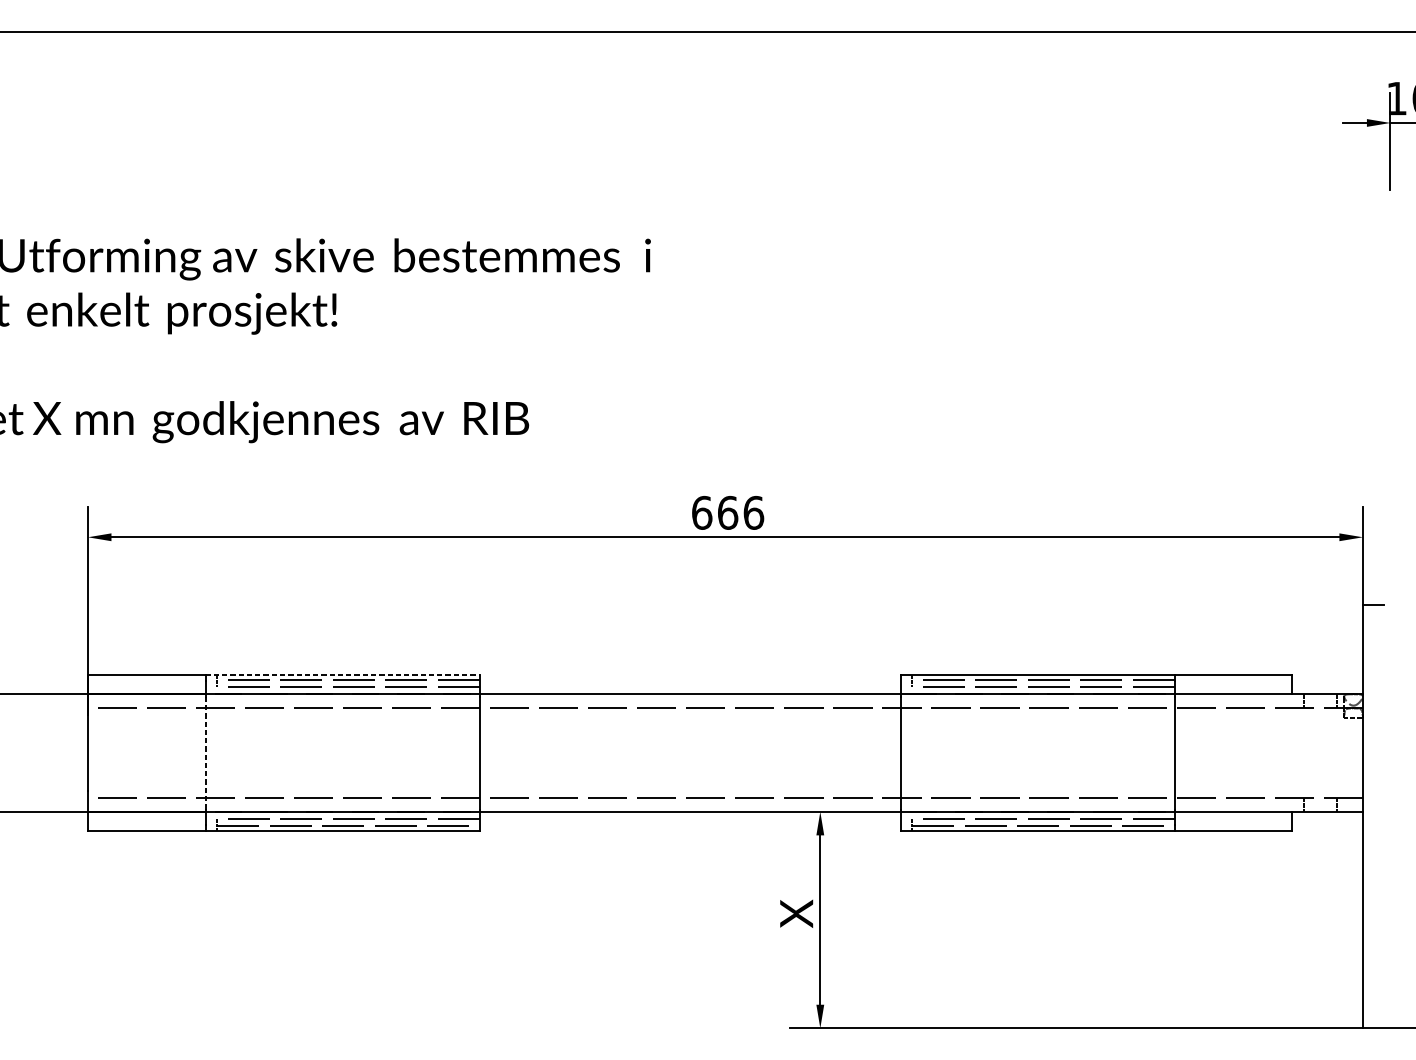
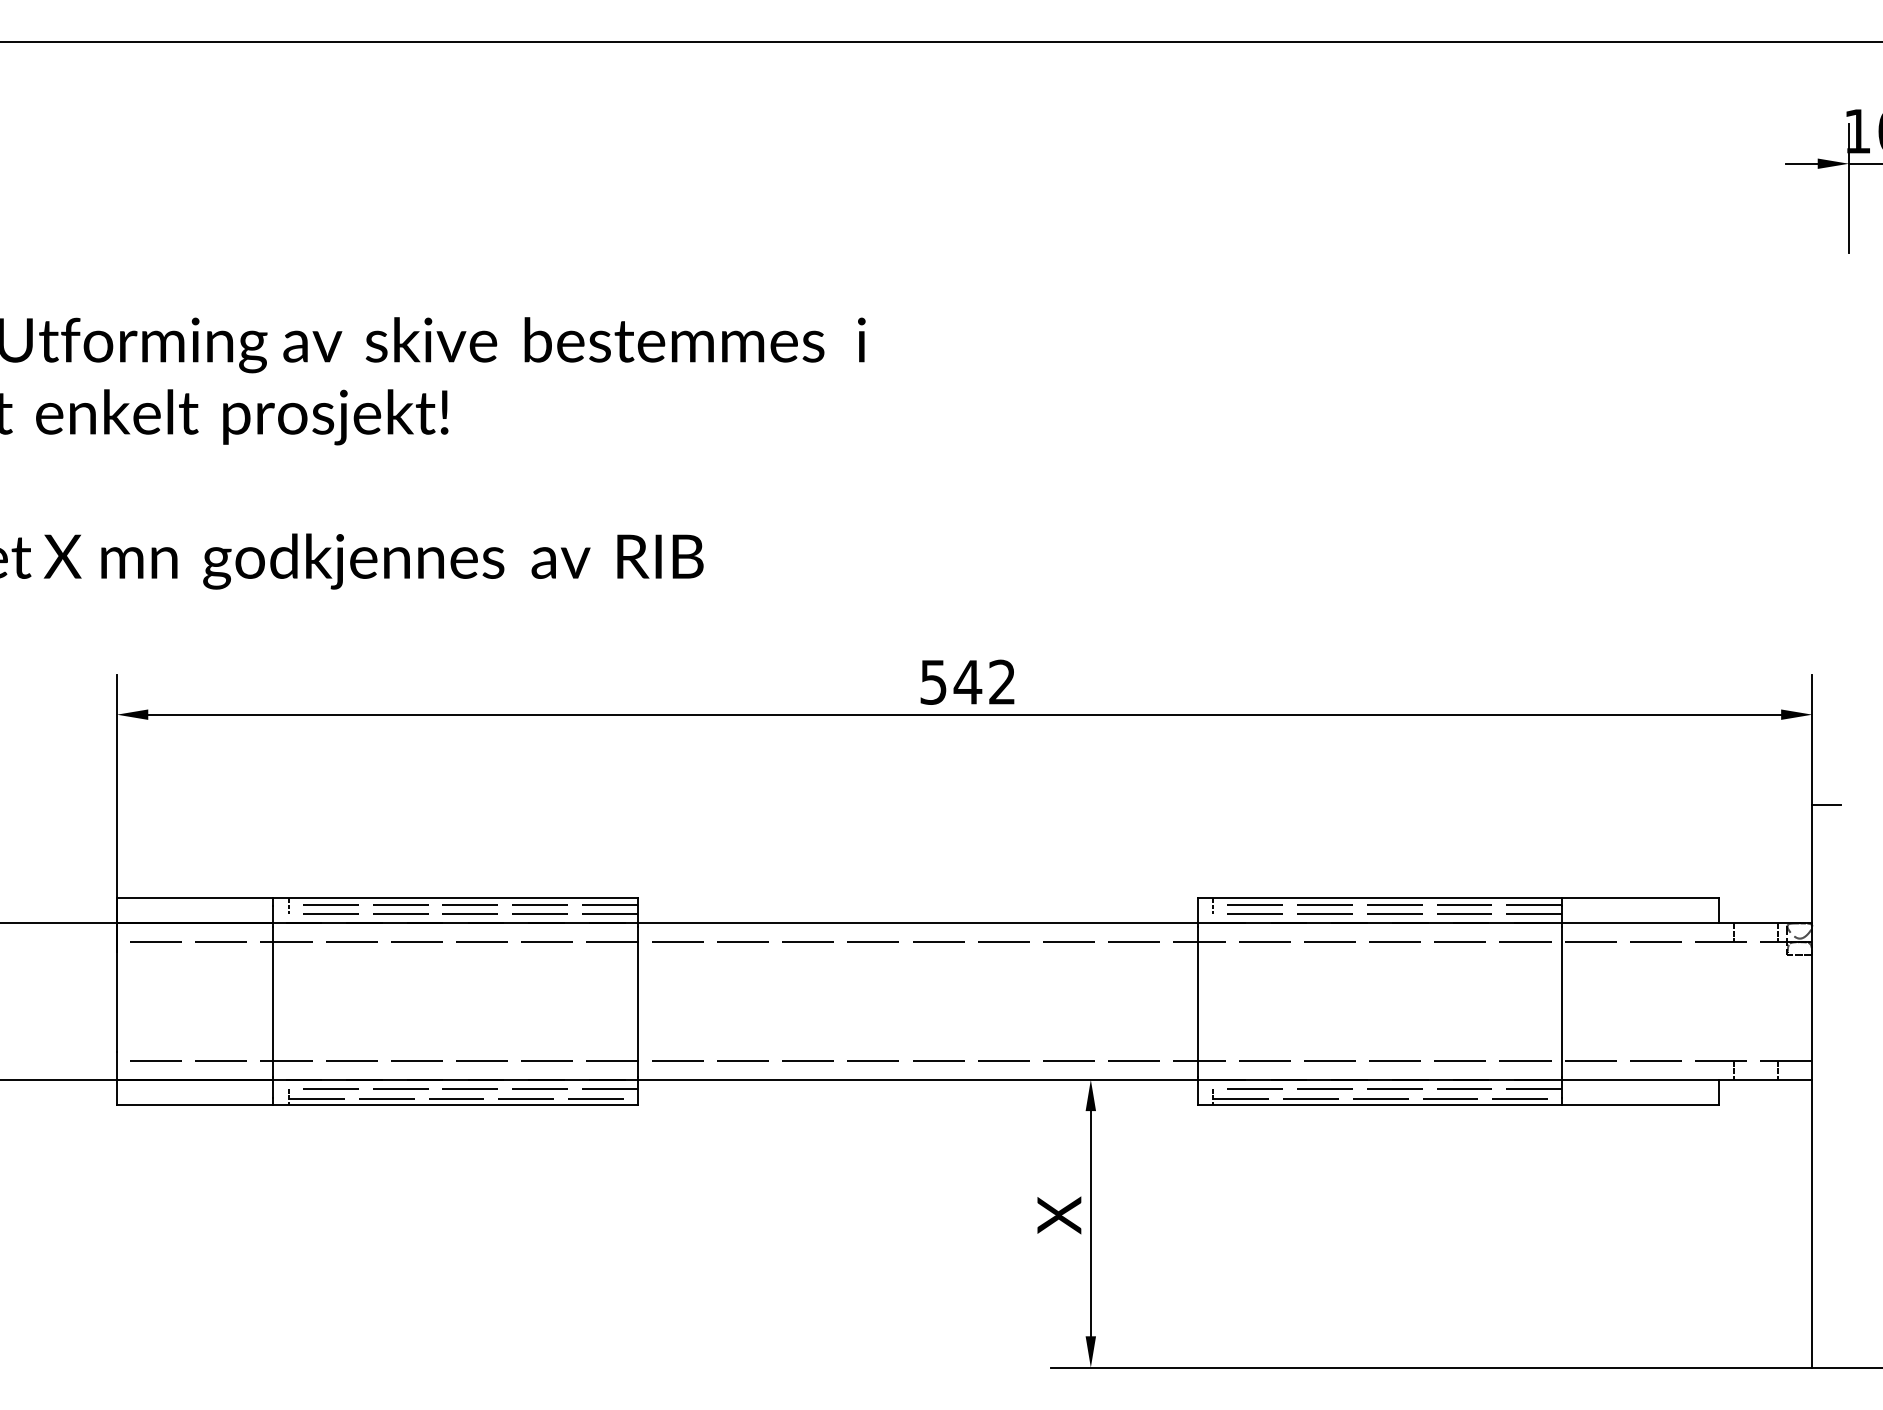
text: (728, 512) -> (968, 681), 666 -> 542
line: (343, 675) -> (456, 898), dashed -> solid
line: (205, 752) -> (273, 1001), dashed -> solid

